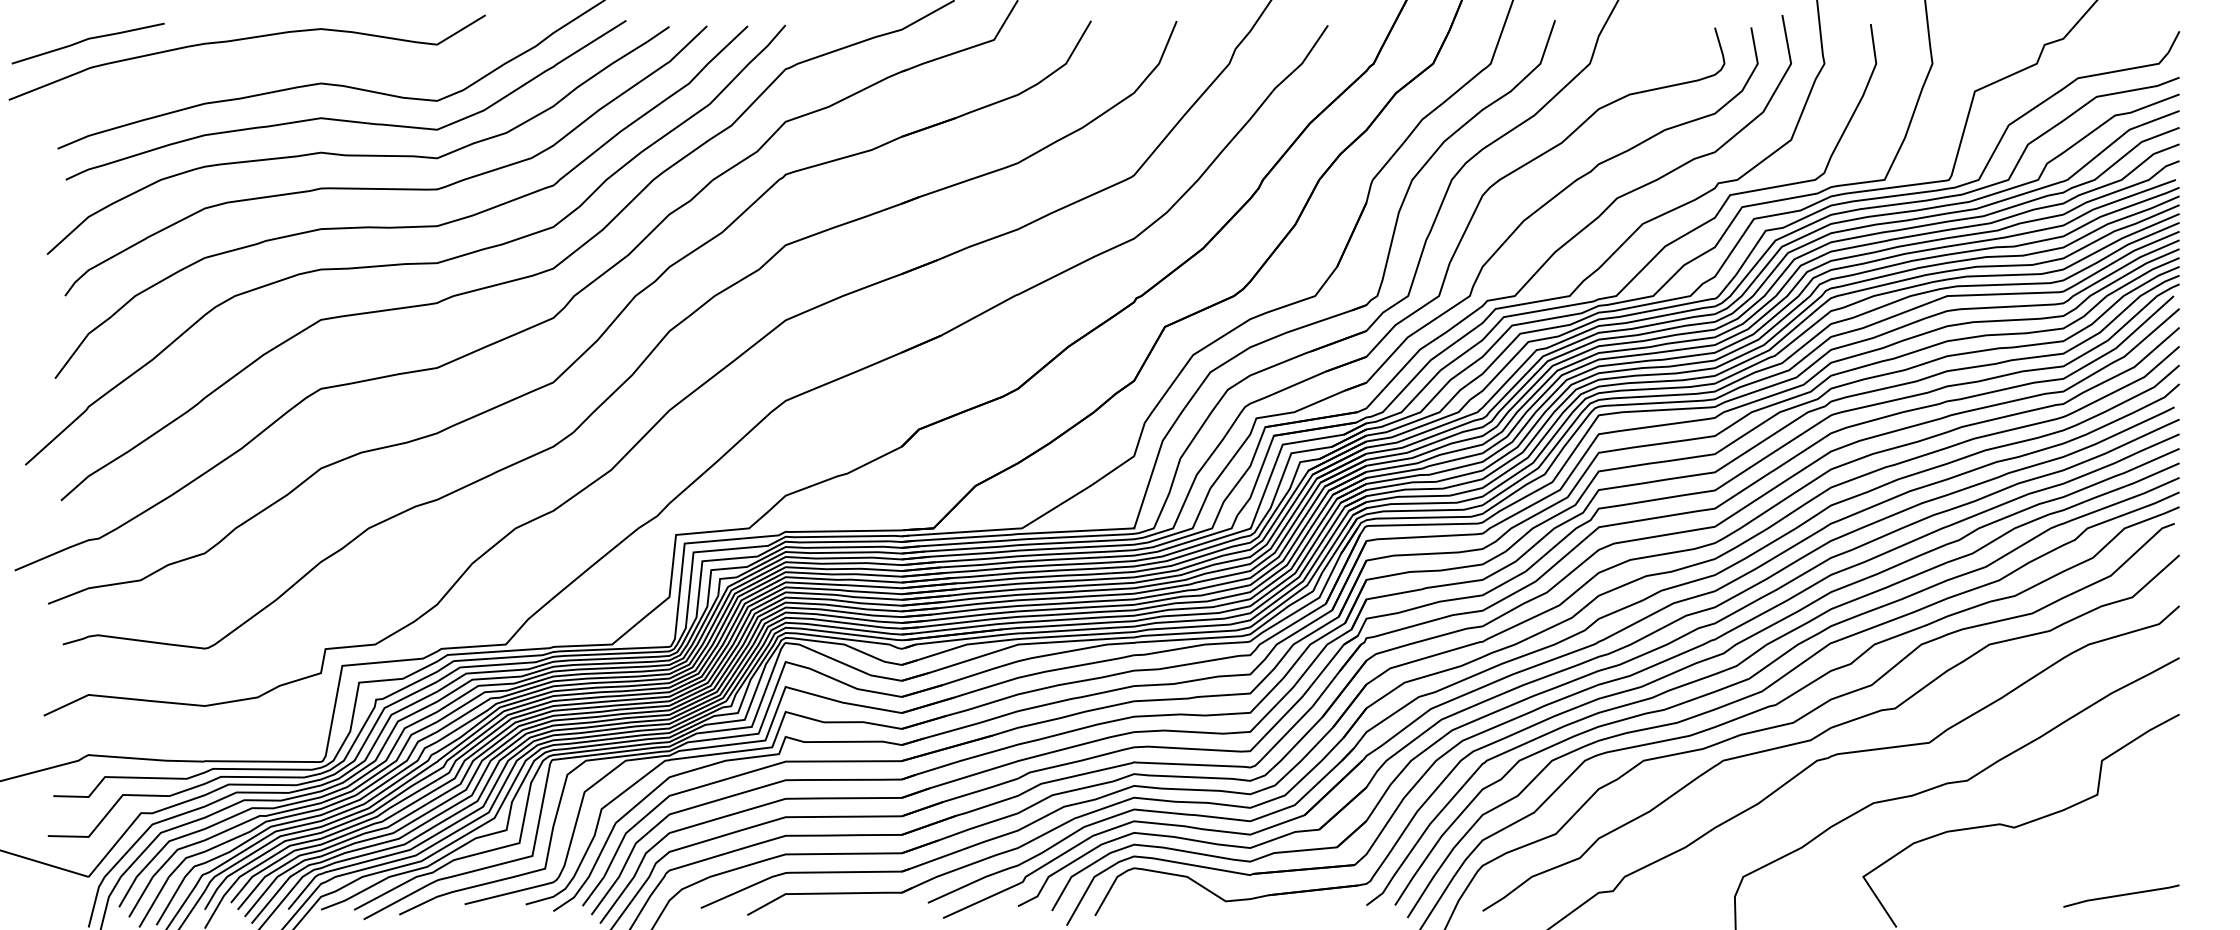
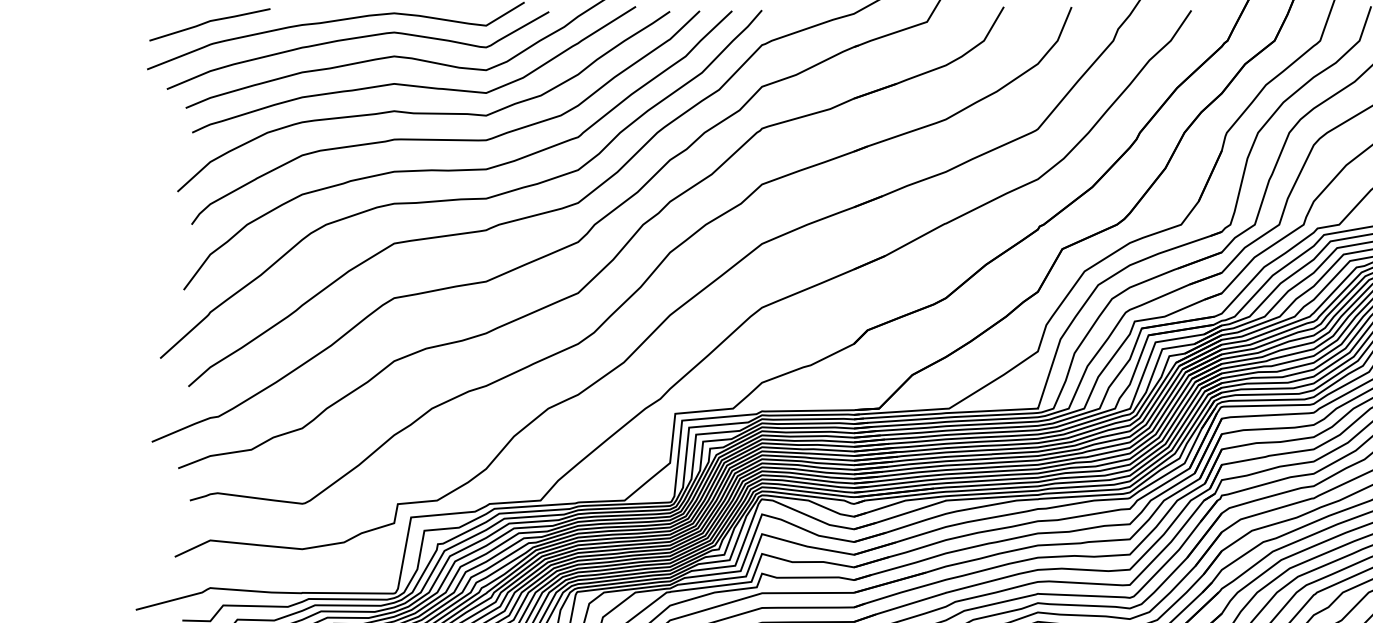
curve: (272, 61) -> (355, 39), added

